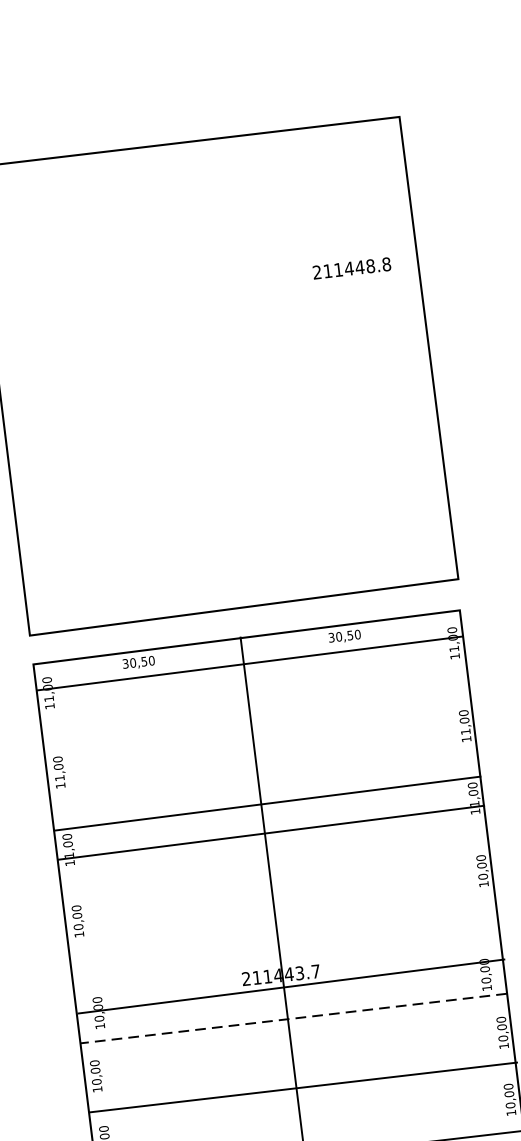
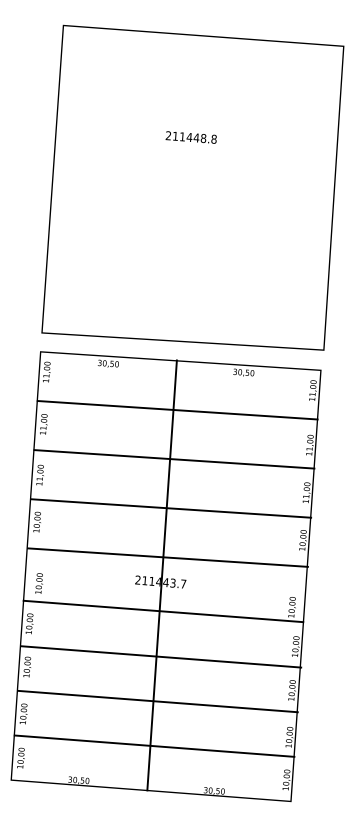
text: (350, 268) -> (190, 137), moved
line: (249, 663) -> (177, 410), moved
line: (267, 803) -> (174, 459), moved
line: (271, 832) -> (171, 508), moved
line: (290, 986) -> (167, 557), moved
line: (292, 1018) -> (162, 611), dashed -> solid

